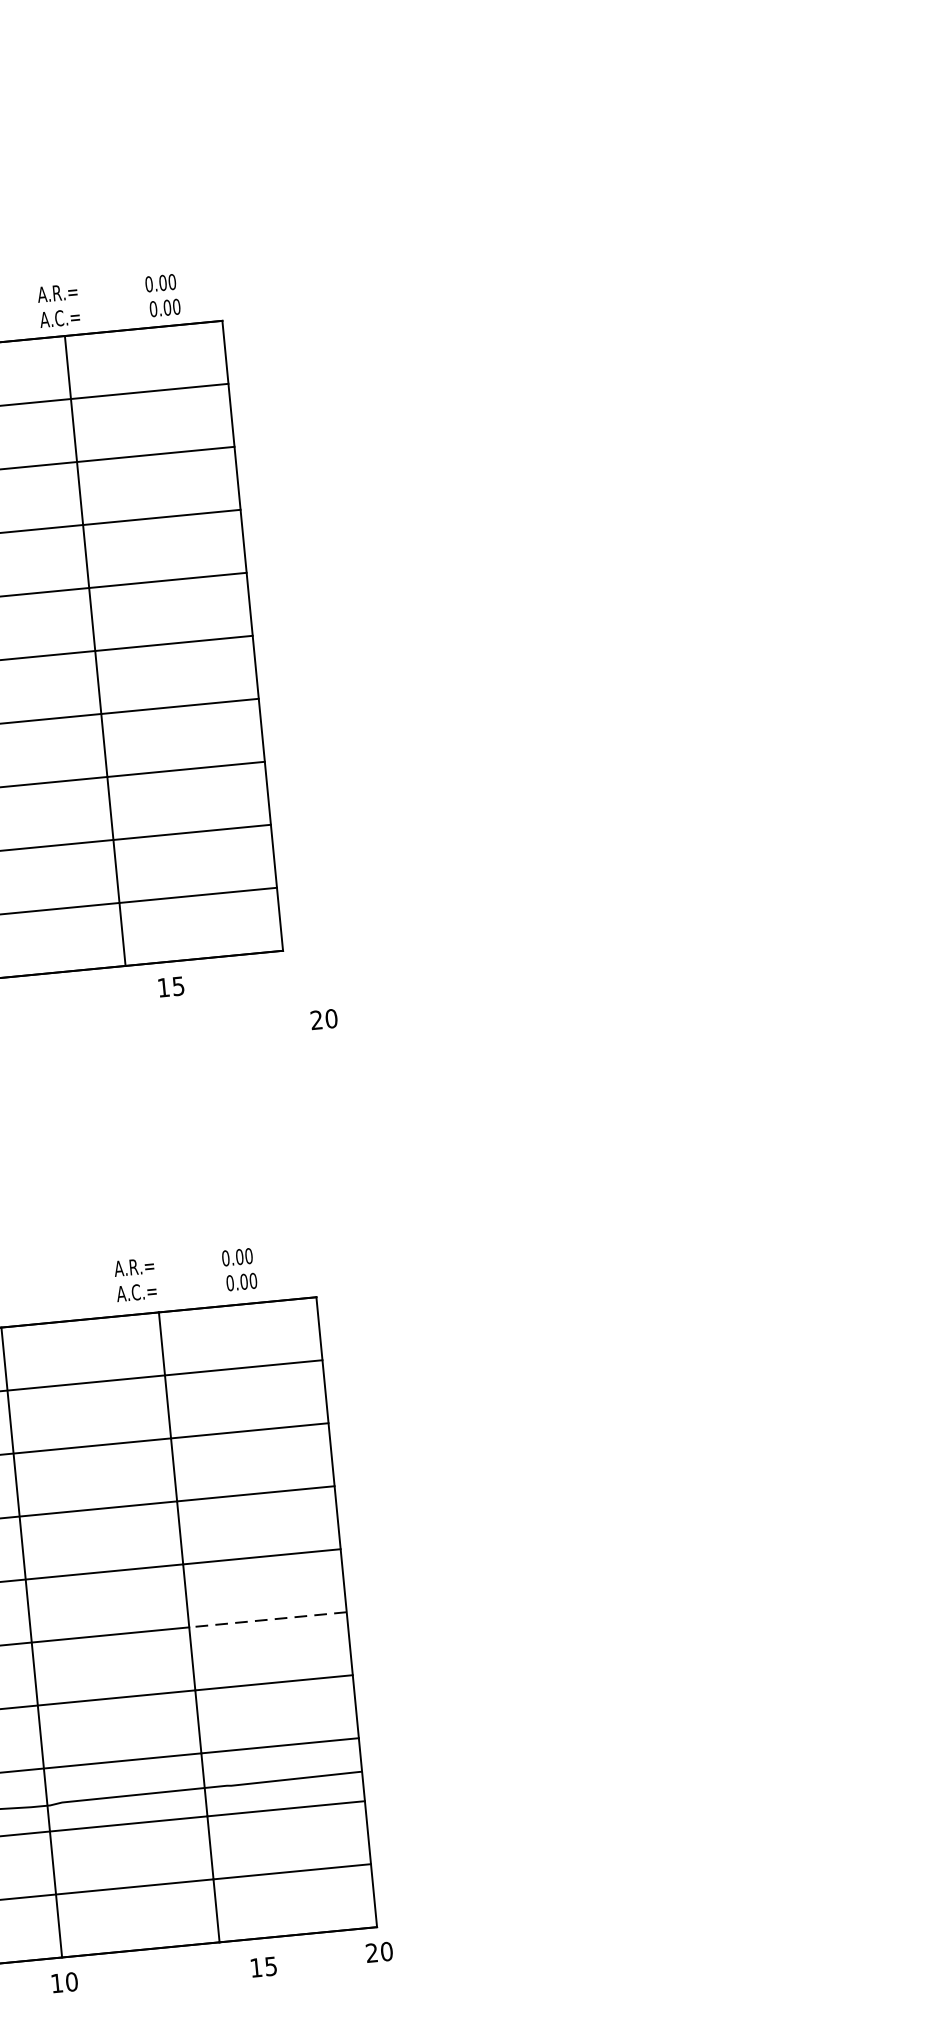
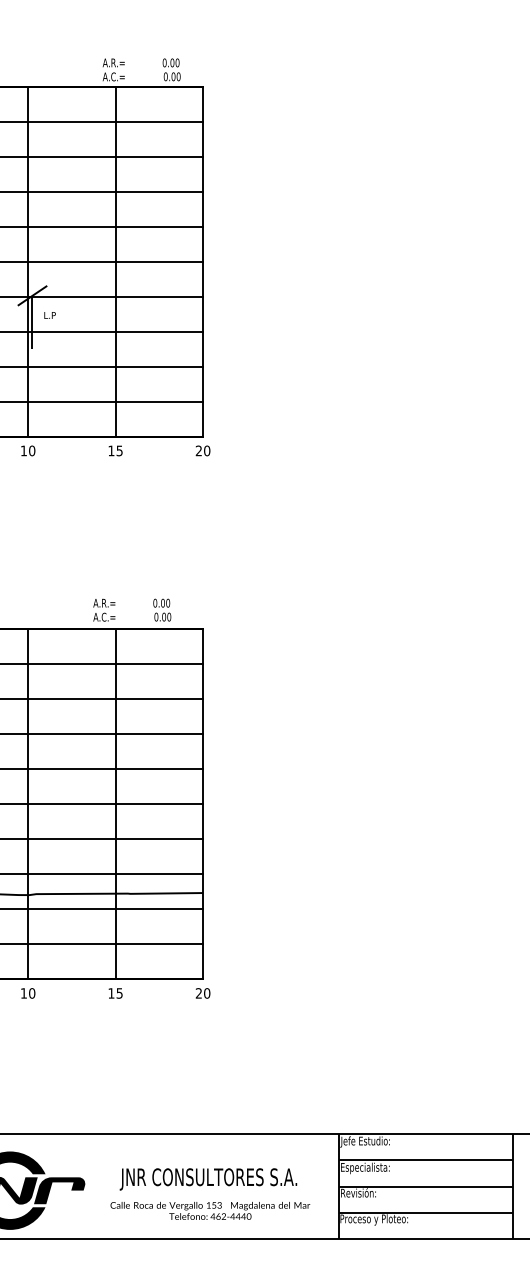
text: (170, 986) -> (115, 450), moved
text: (323, 1018) -> (202, 450), moved
line: (268, 1619) -> (159, 804), dashed -> solid
text: (263, 1967) -> (115, 993), moved

